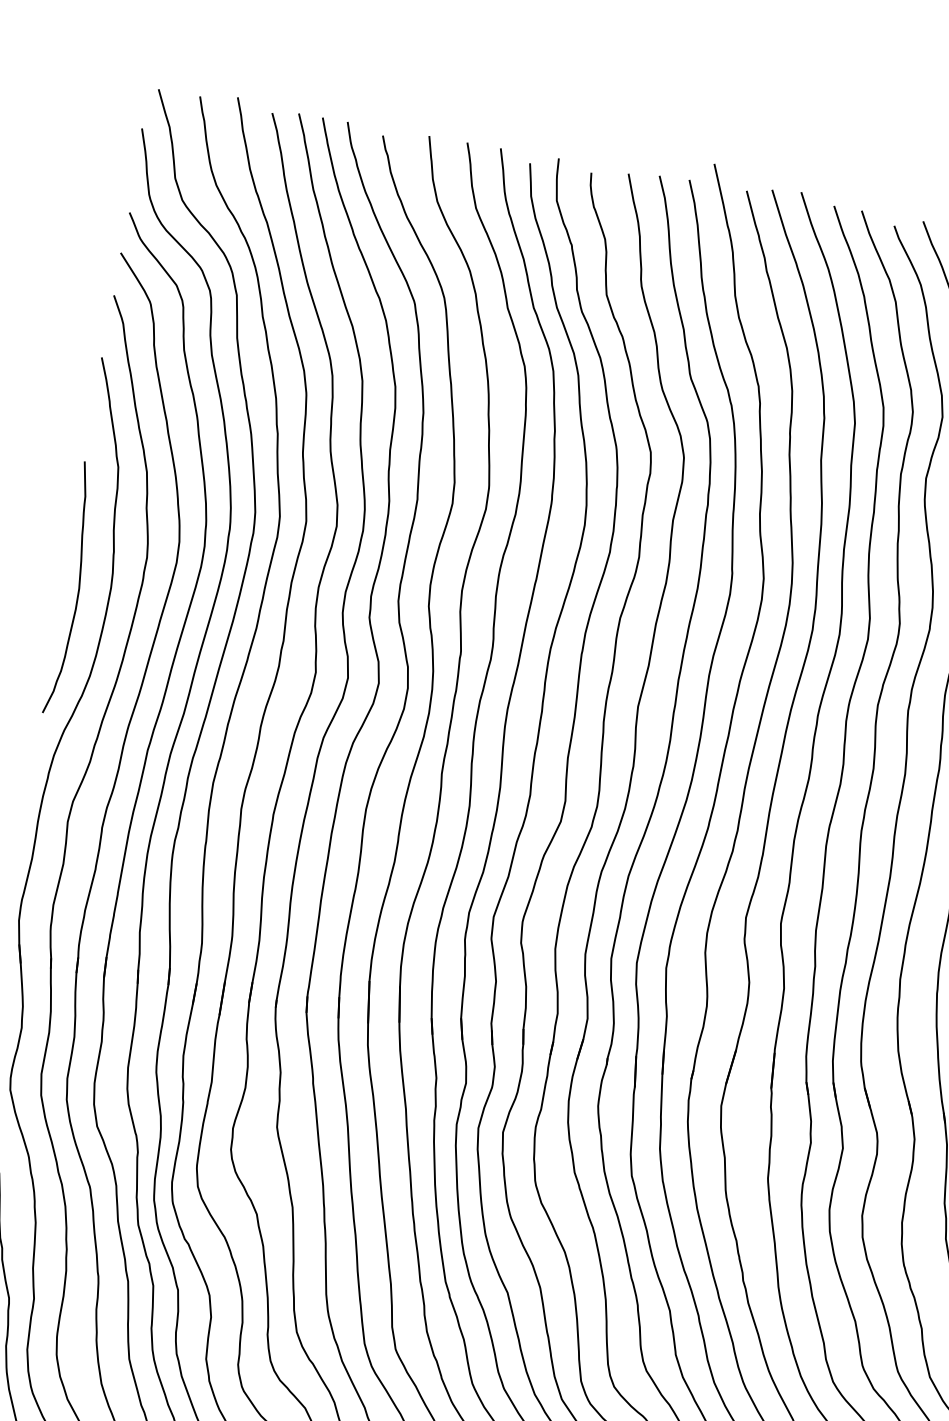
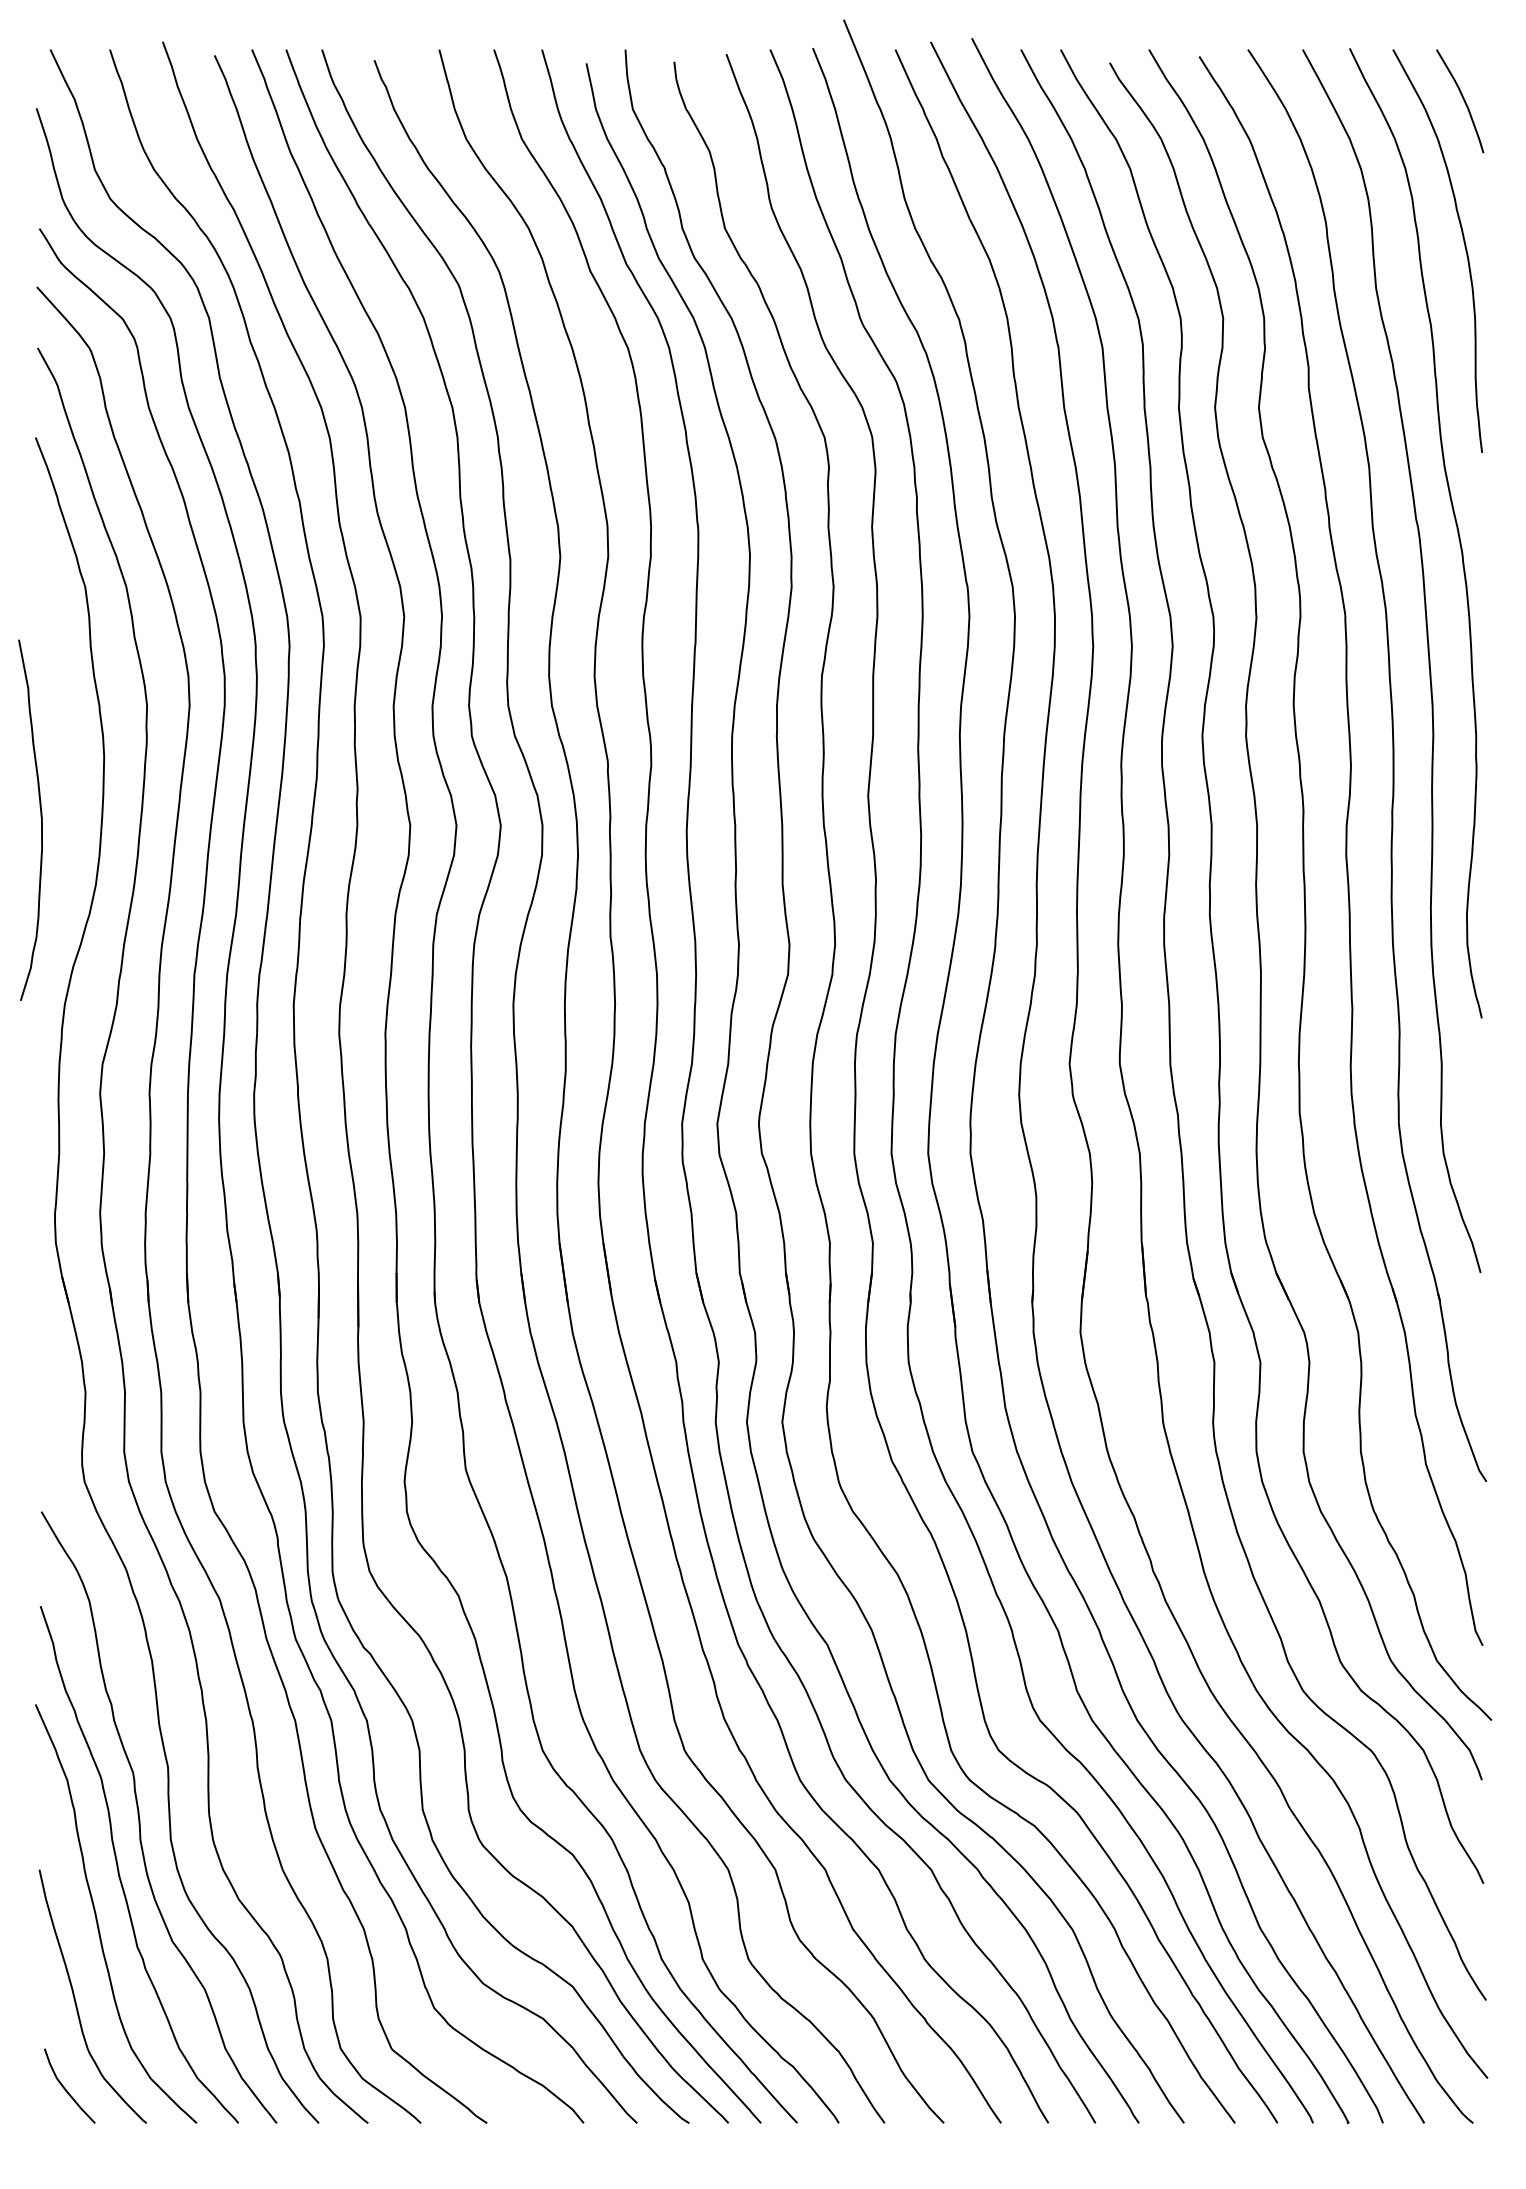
curve: (78, 587) -> (40, 817), moved

